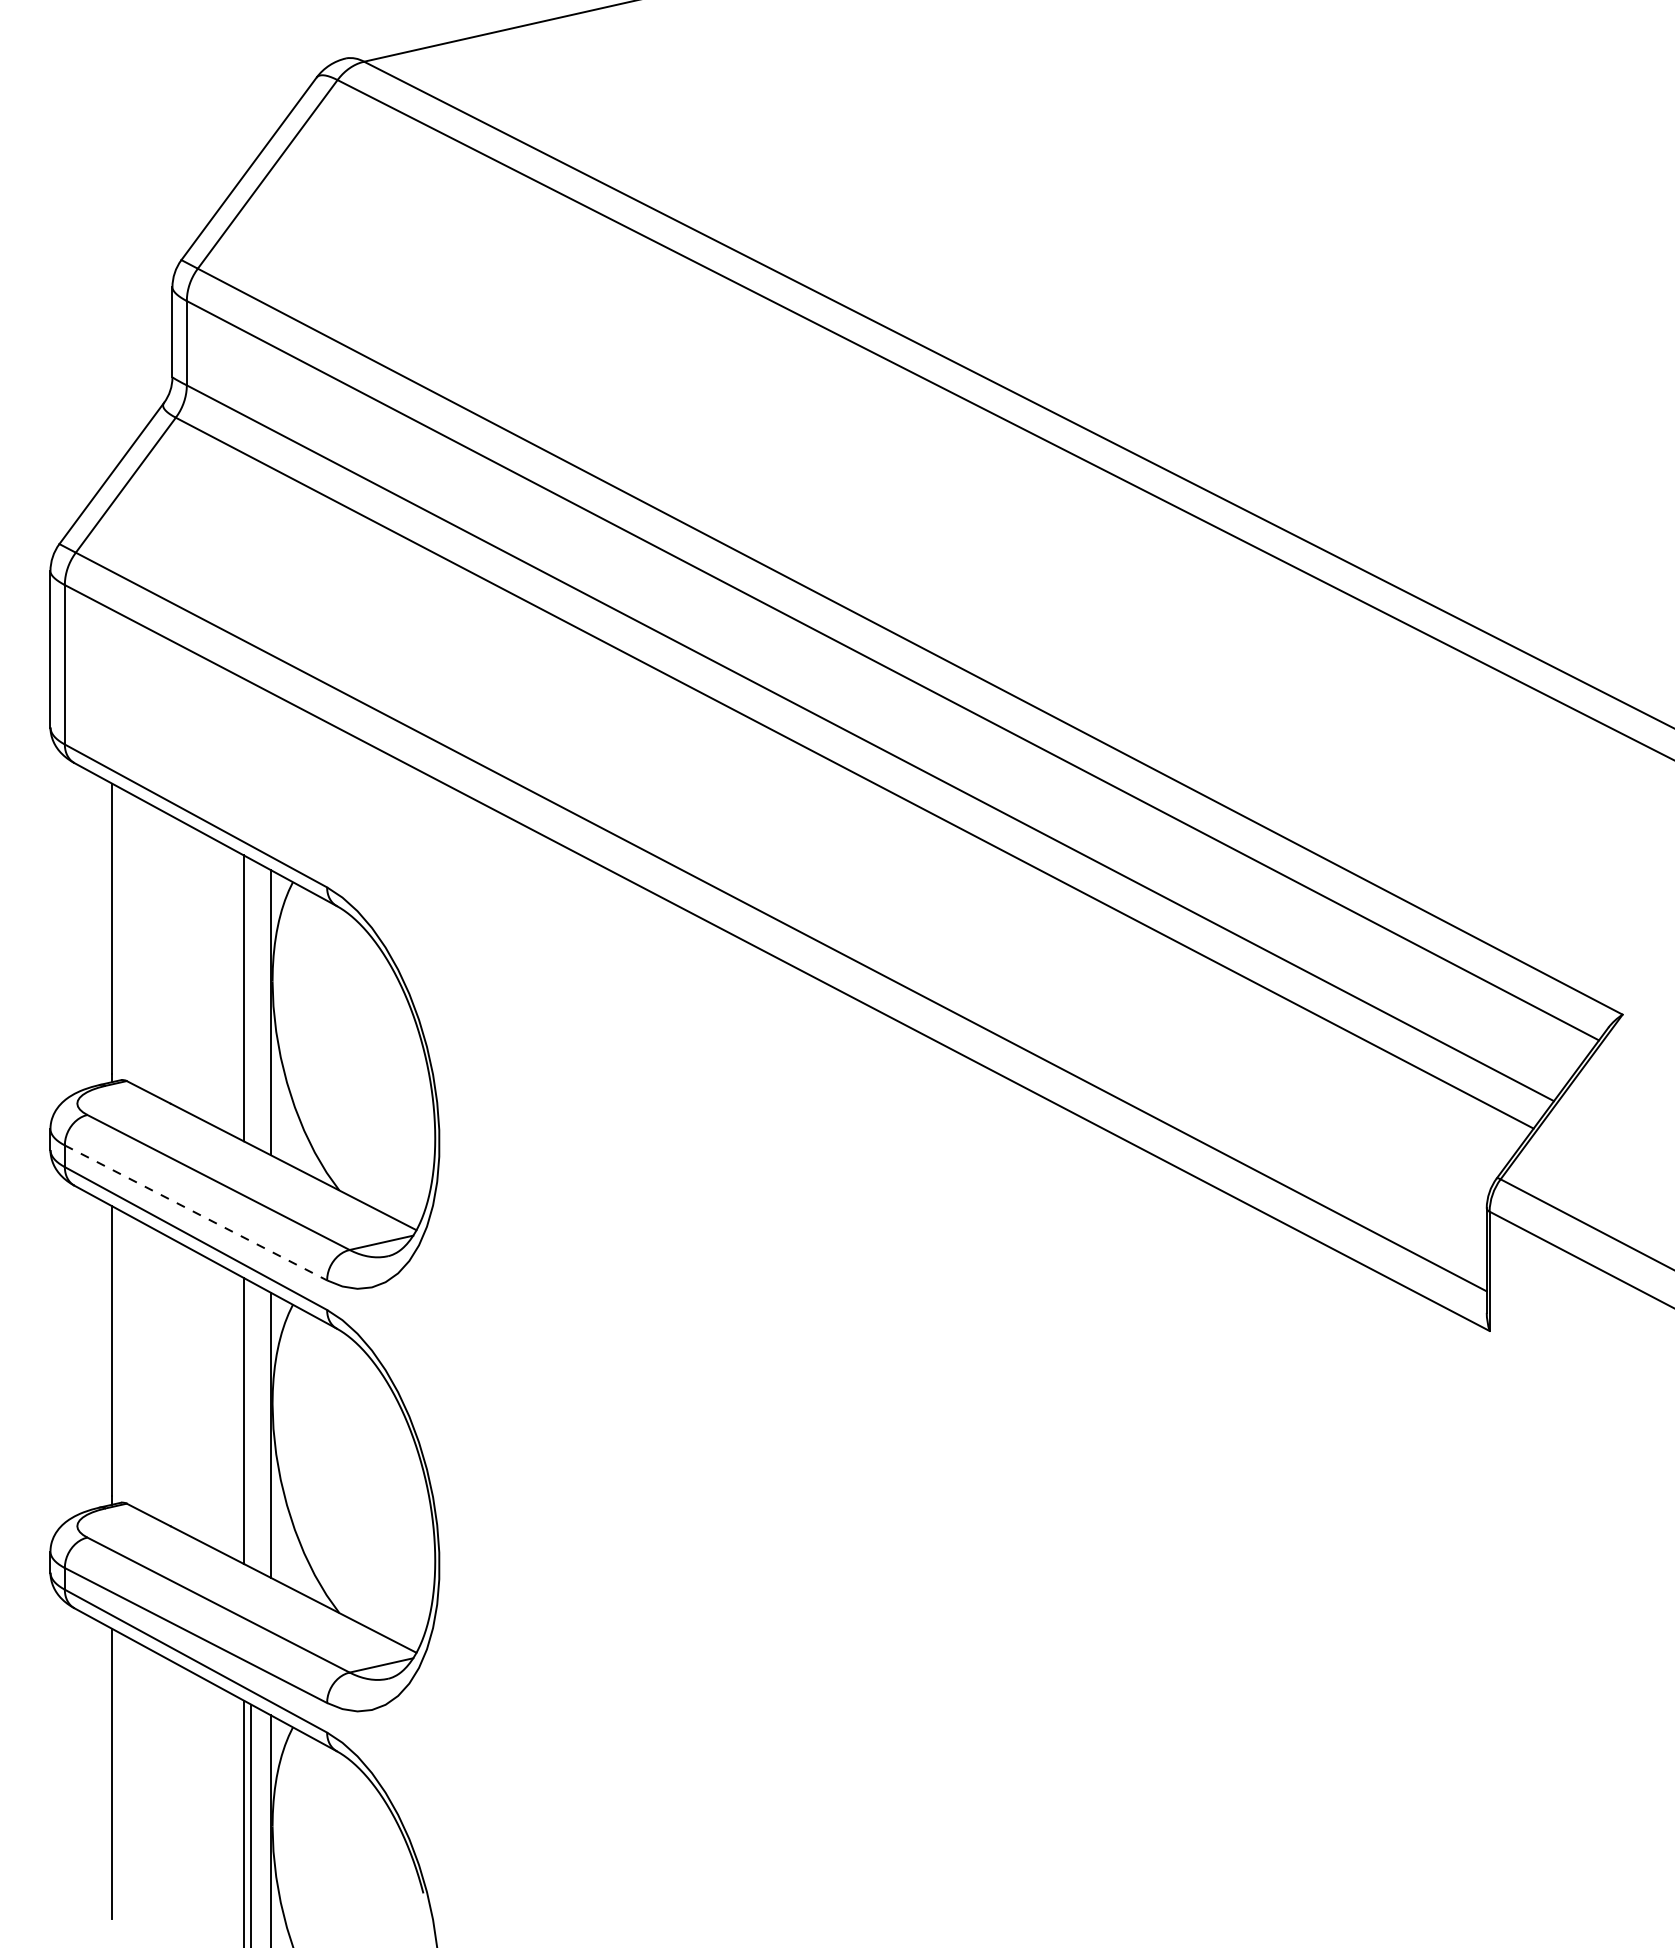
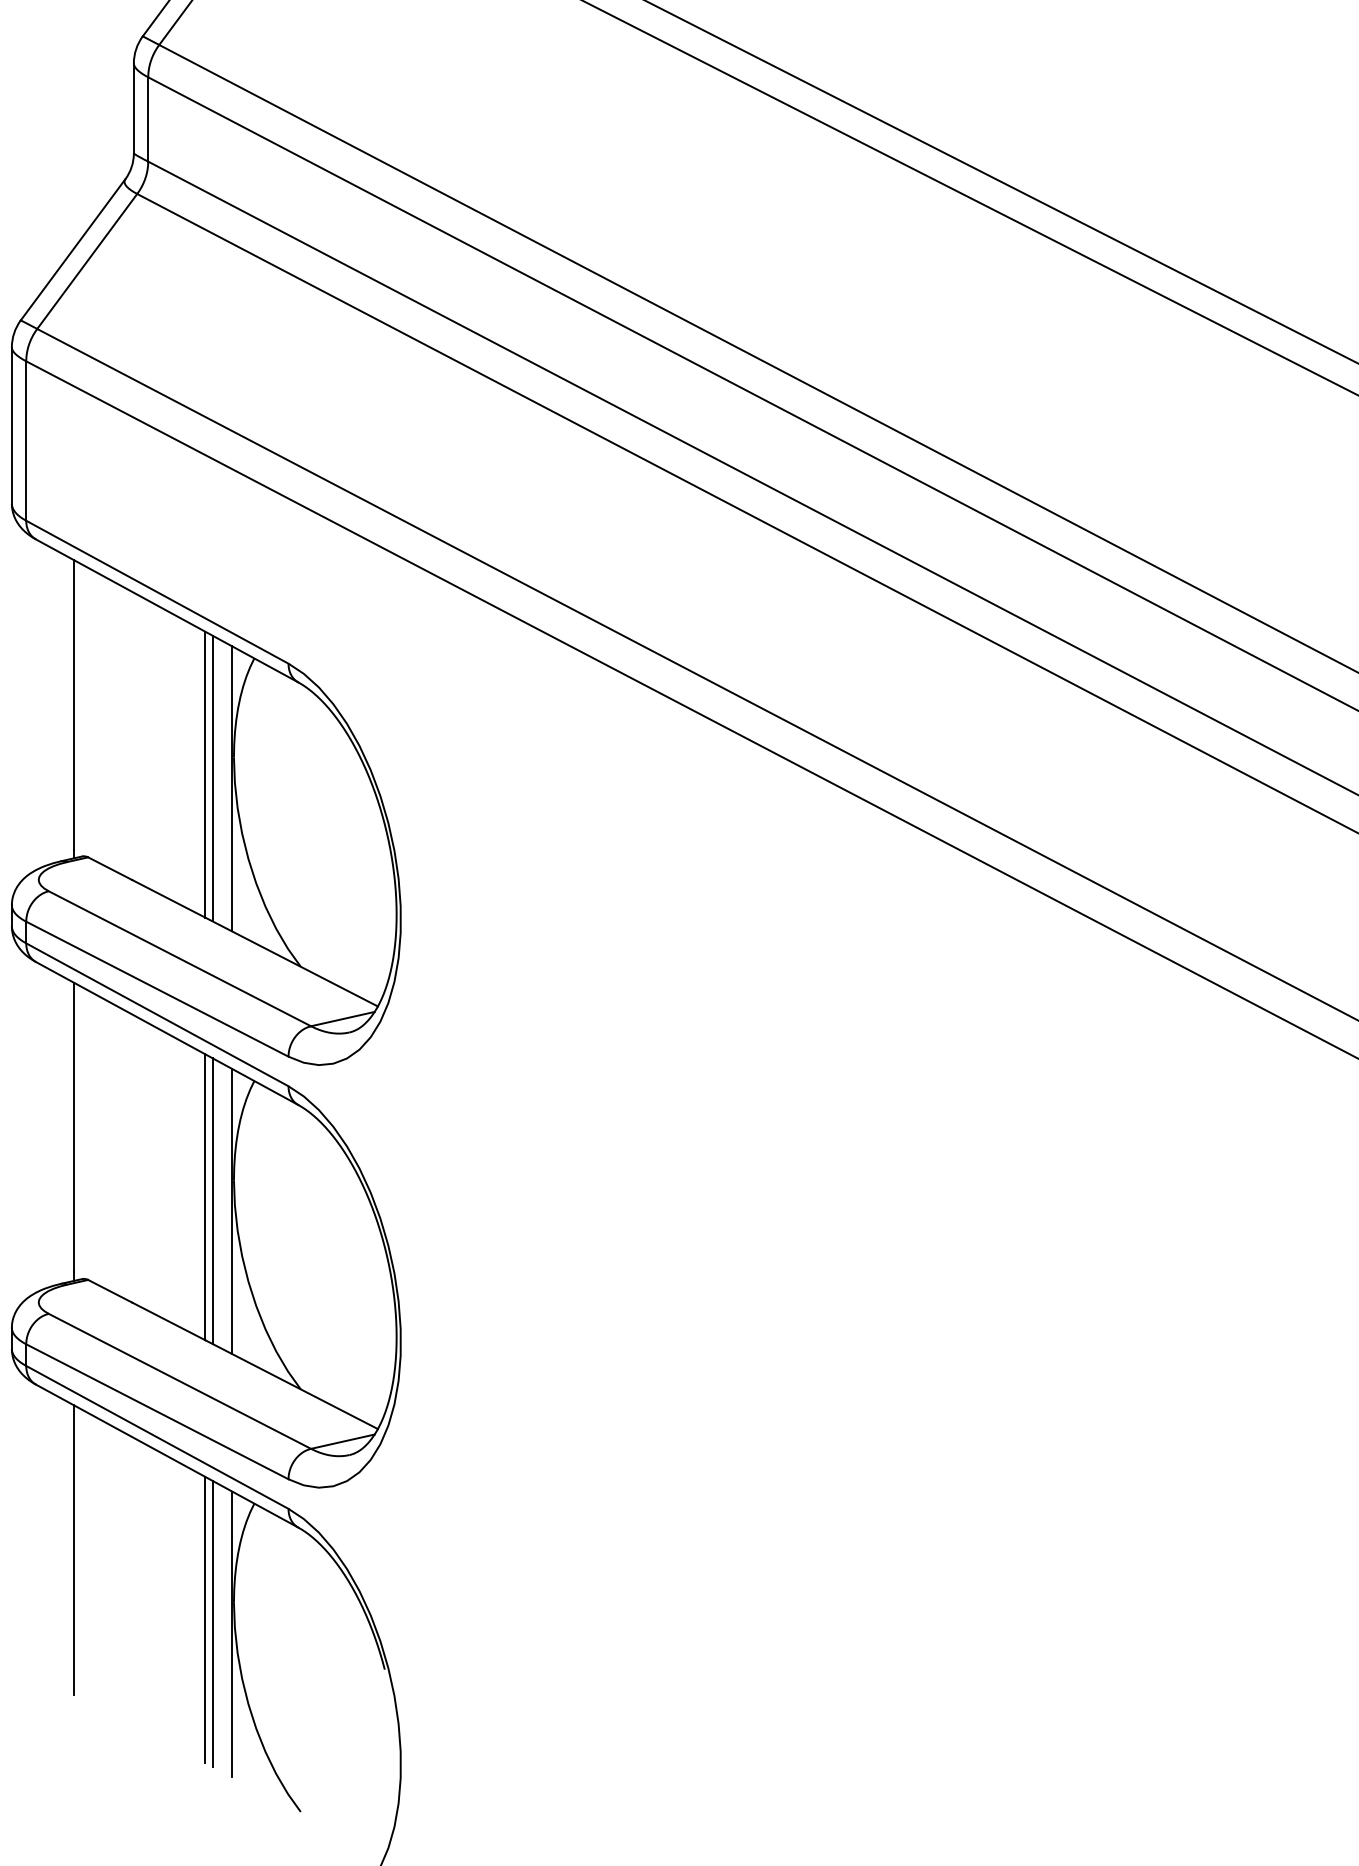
line: (251, 1002) -> (212, 778), added
line: (196, 1213) -> (157, 989), dashed -> solid
line: (251, 1424) -> (212, 1200), added

